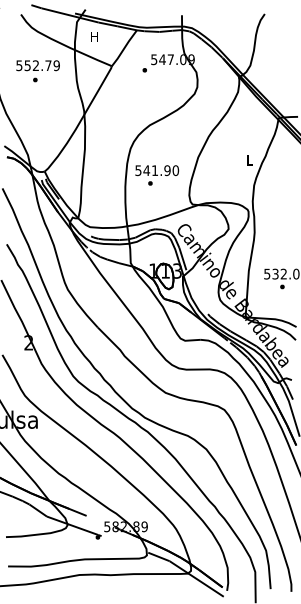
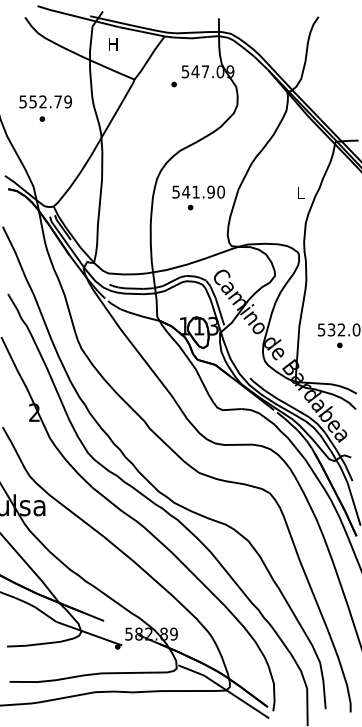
text: (37, 71) -> (44, 108), moved
text: (157, 175) -> (199, 197), moved

